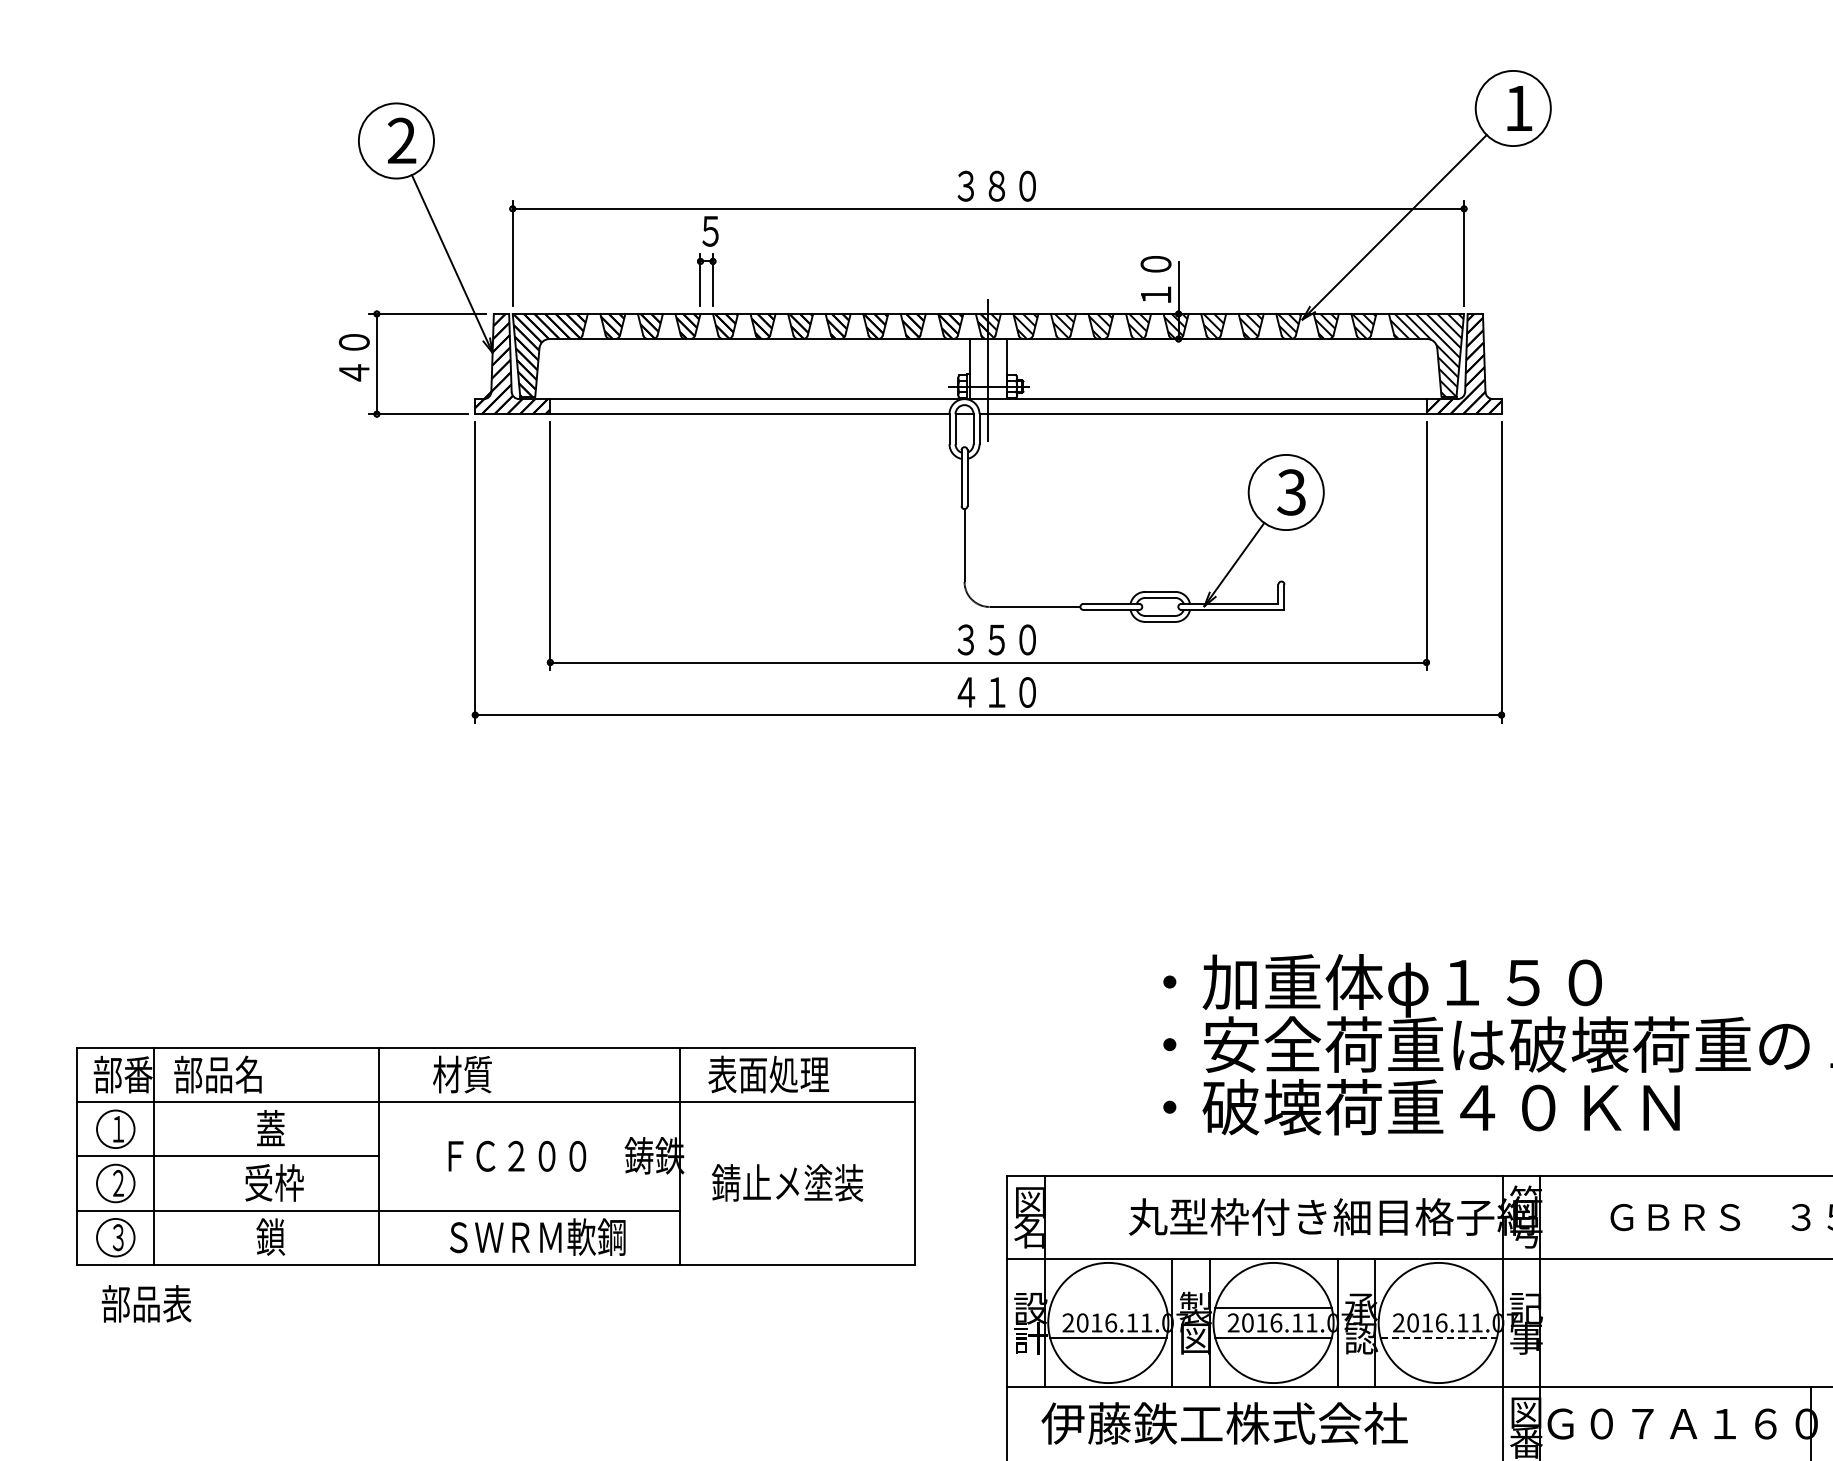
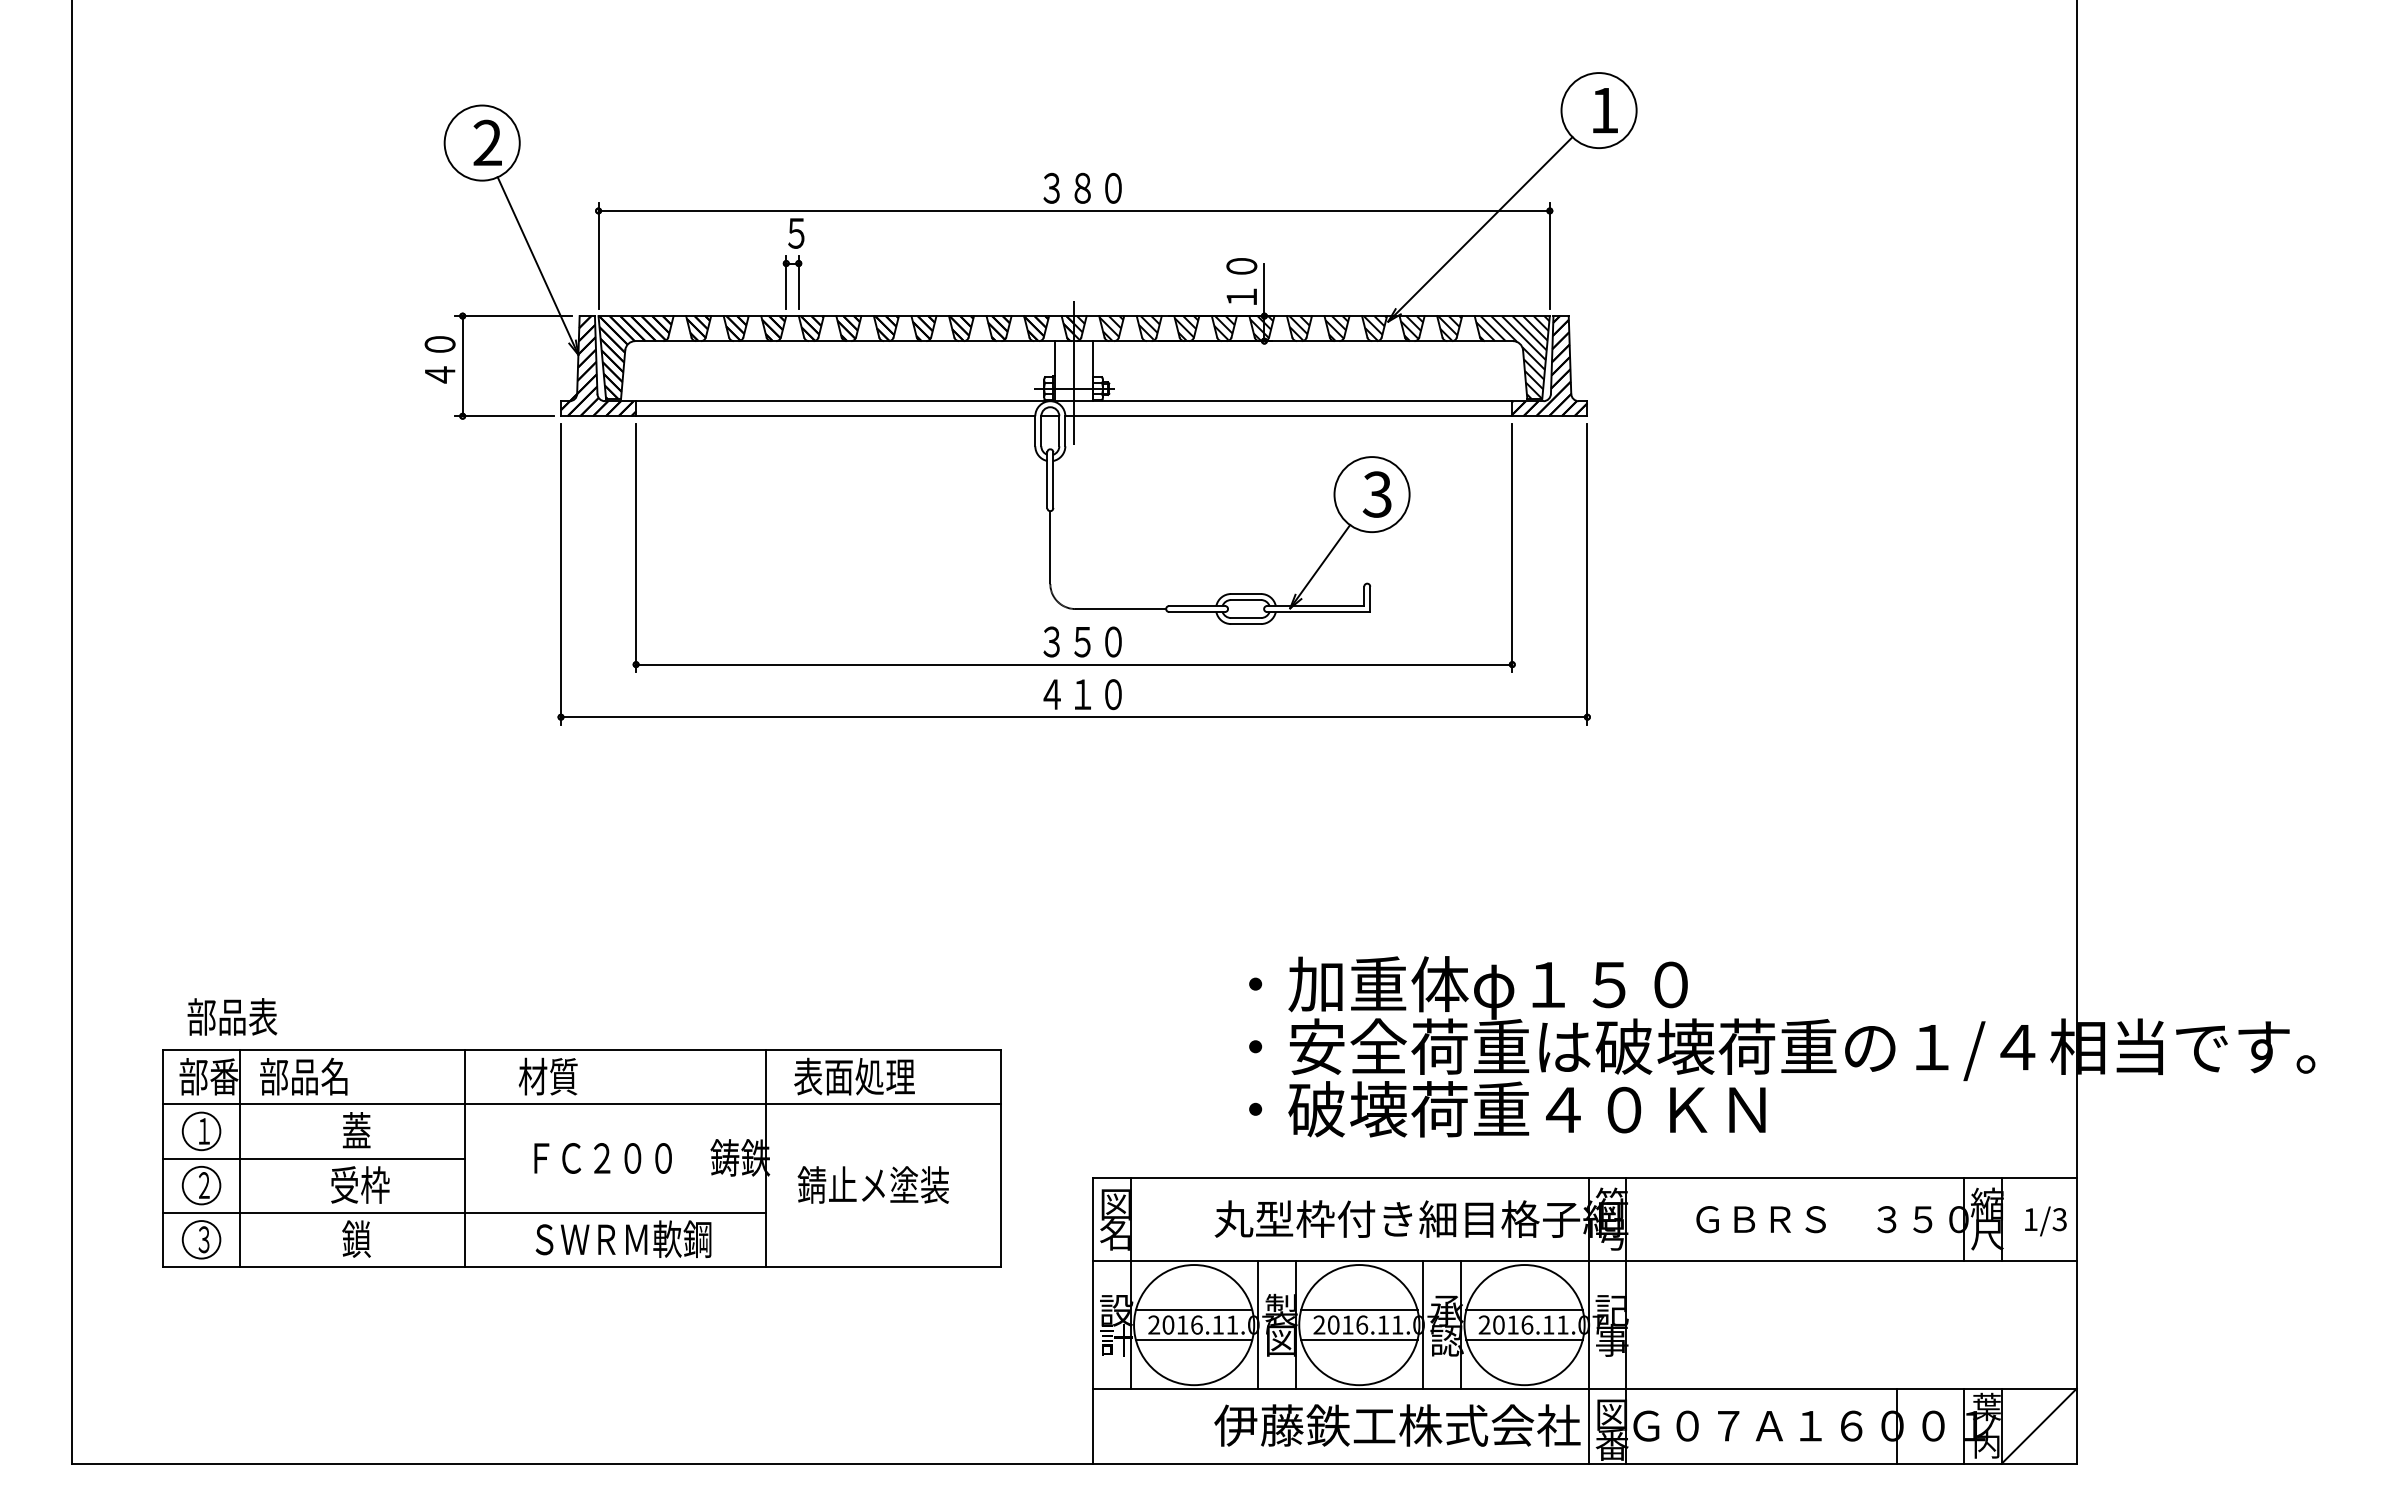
text: (146, 1303) -> (232, 1016), moved
line: (1107, 1308) -> (1193, 1310), added
line: (1438, 1308) -> (1524, 1310), added
line: (1439, 1338) -> (1525, 1340), dashed -> solid
text: (1224, 1423) -> (1397, 1425), moved

